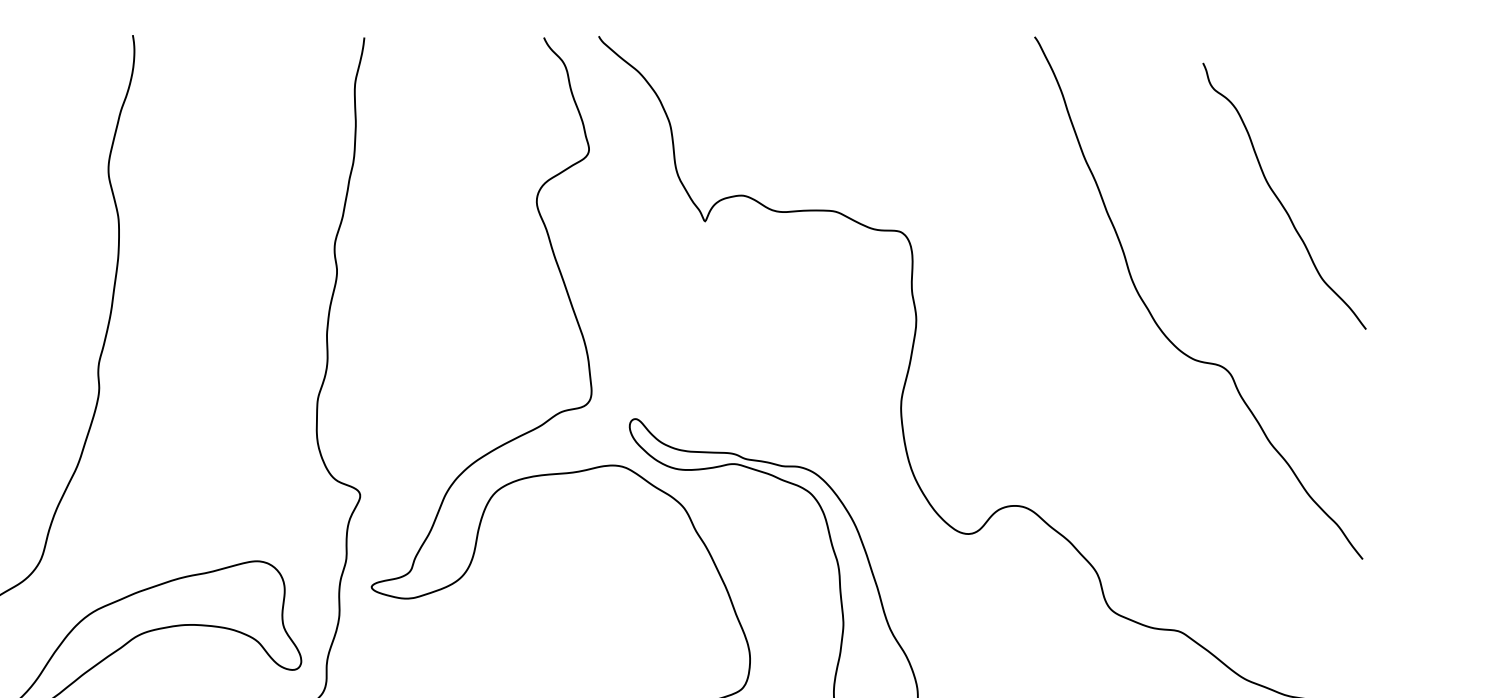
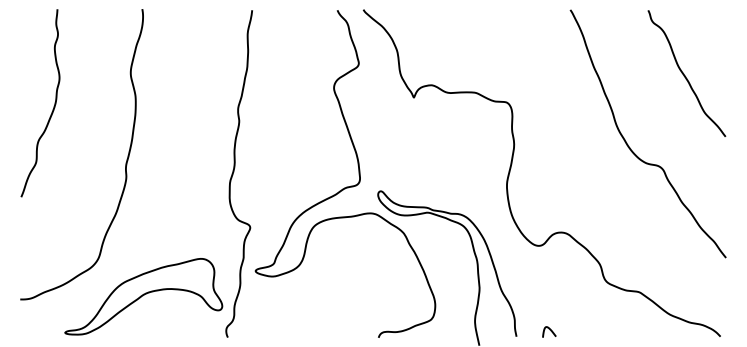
curve: (1279, 196) -> (684, 73), moved

